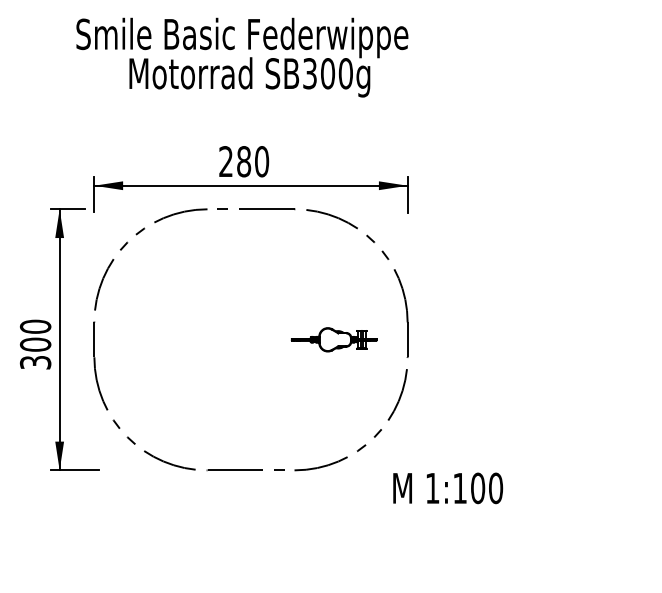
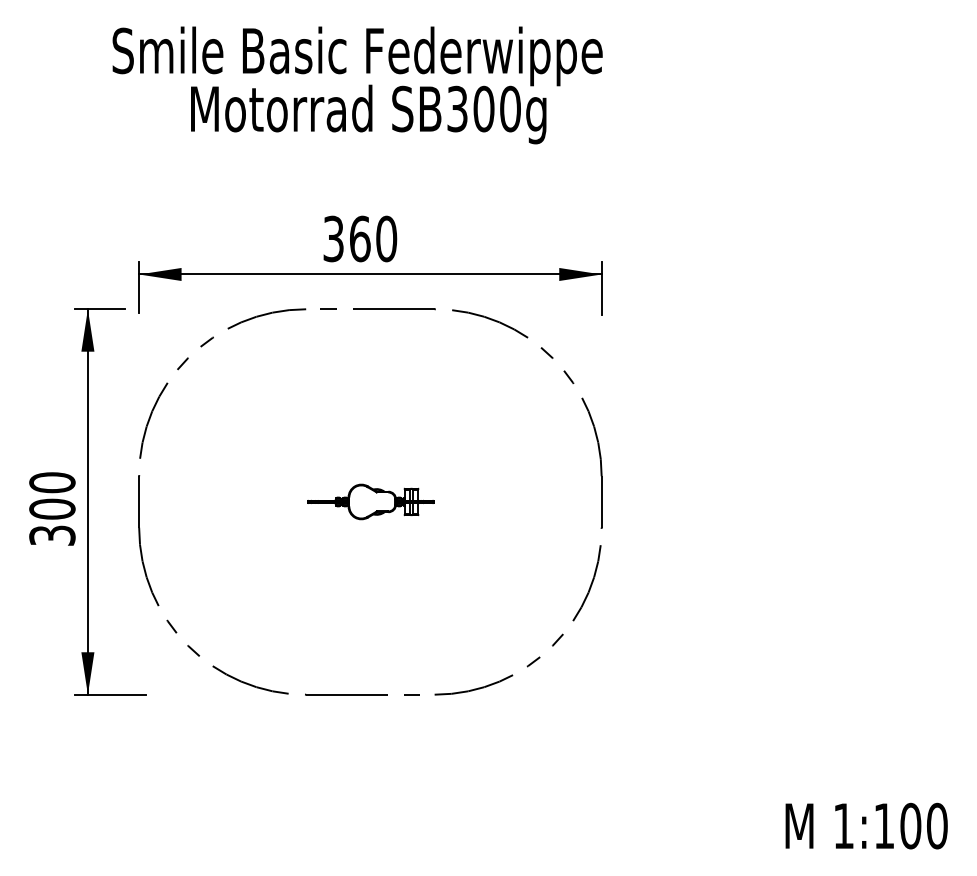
text: (235, 161) -> (347, 238), 280 -> 360
part: (333, 339) -> (369, 501), moved
text: (448, 488) -> (867, 826), moved

